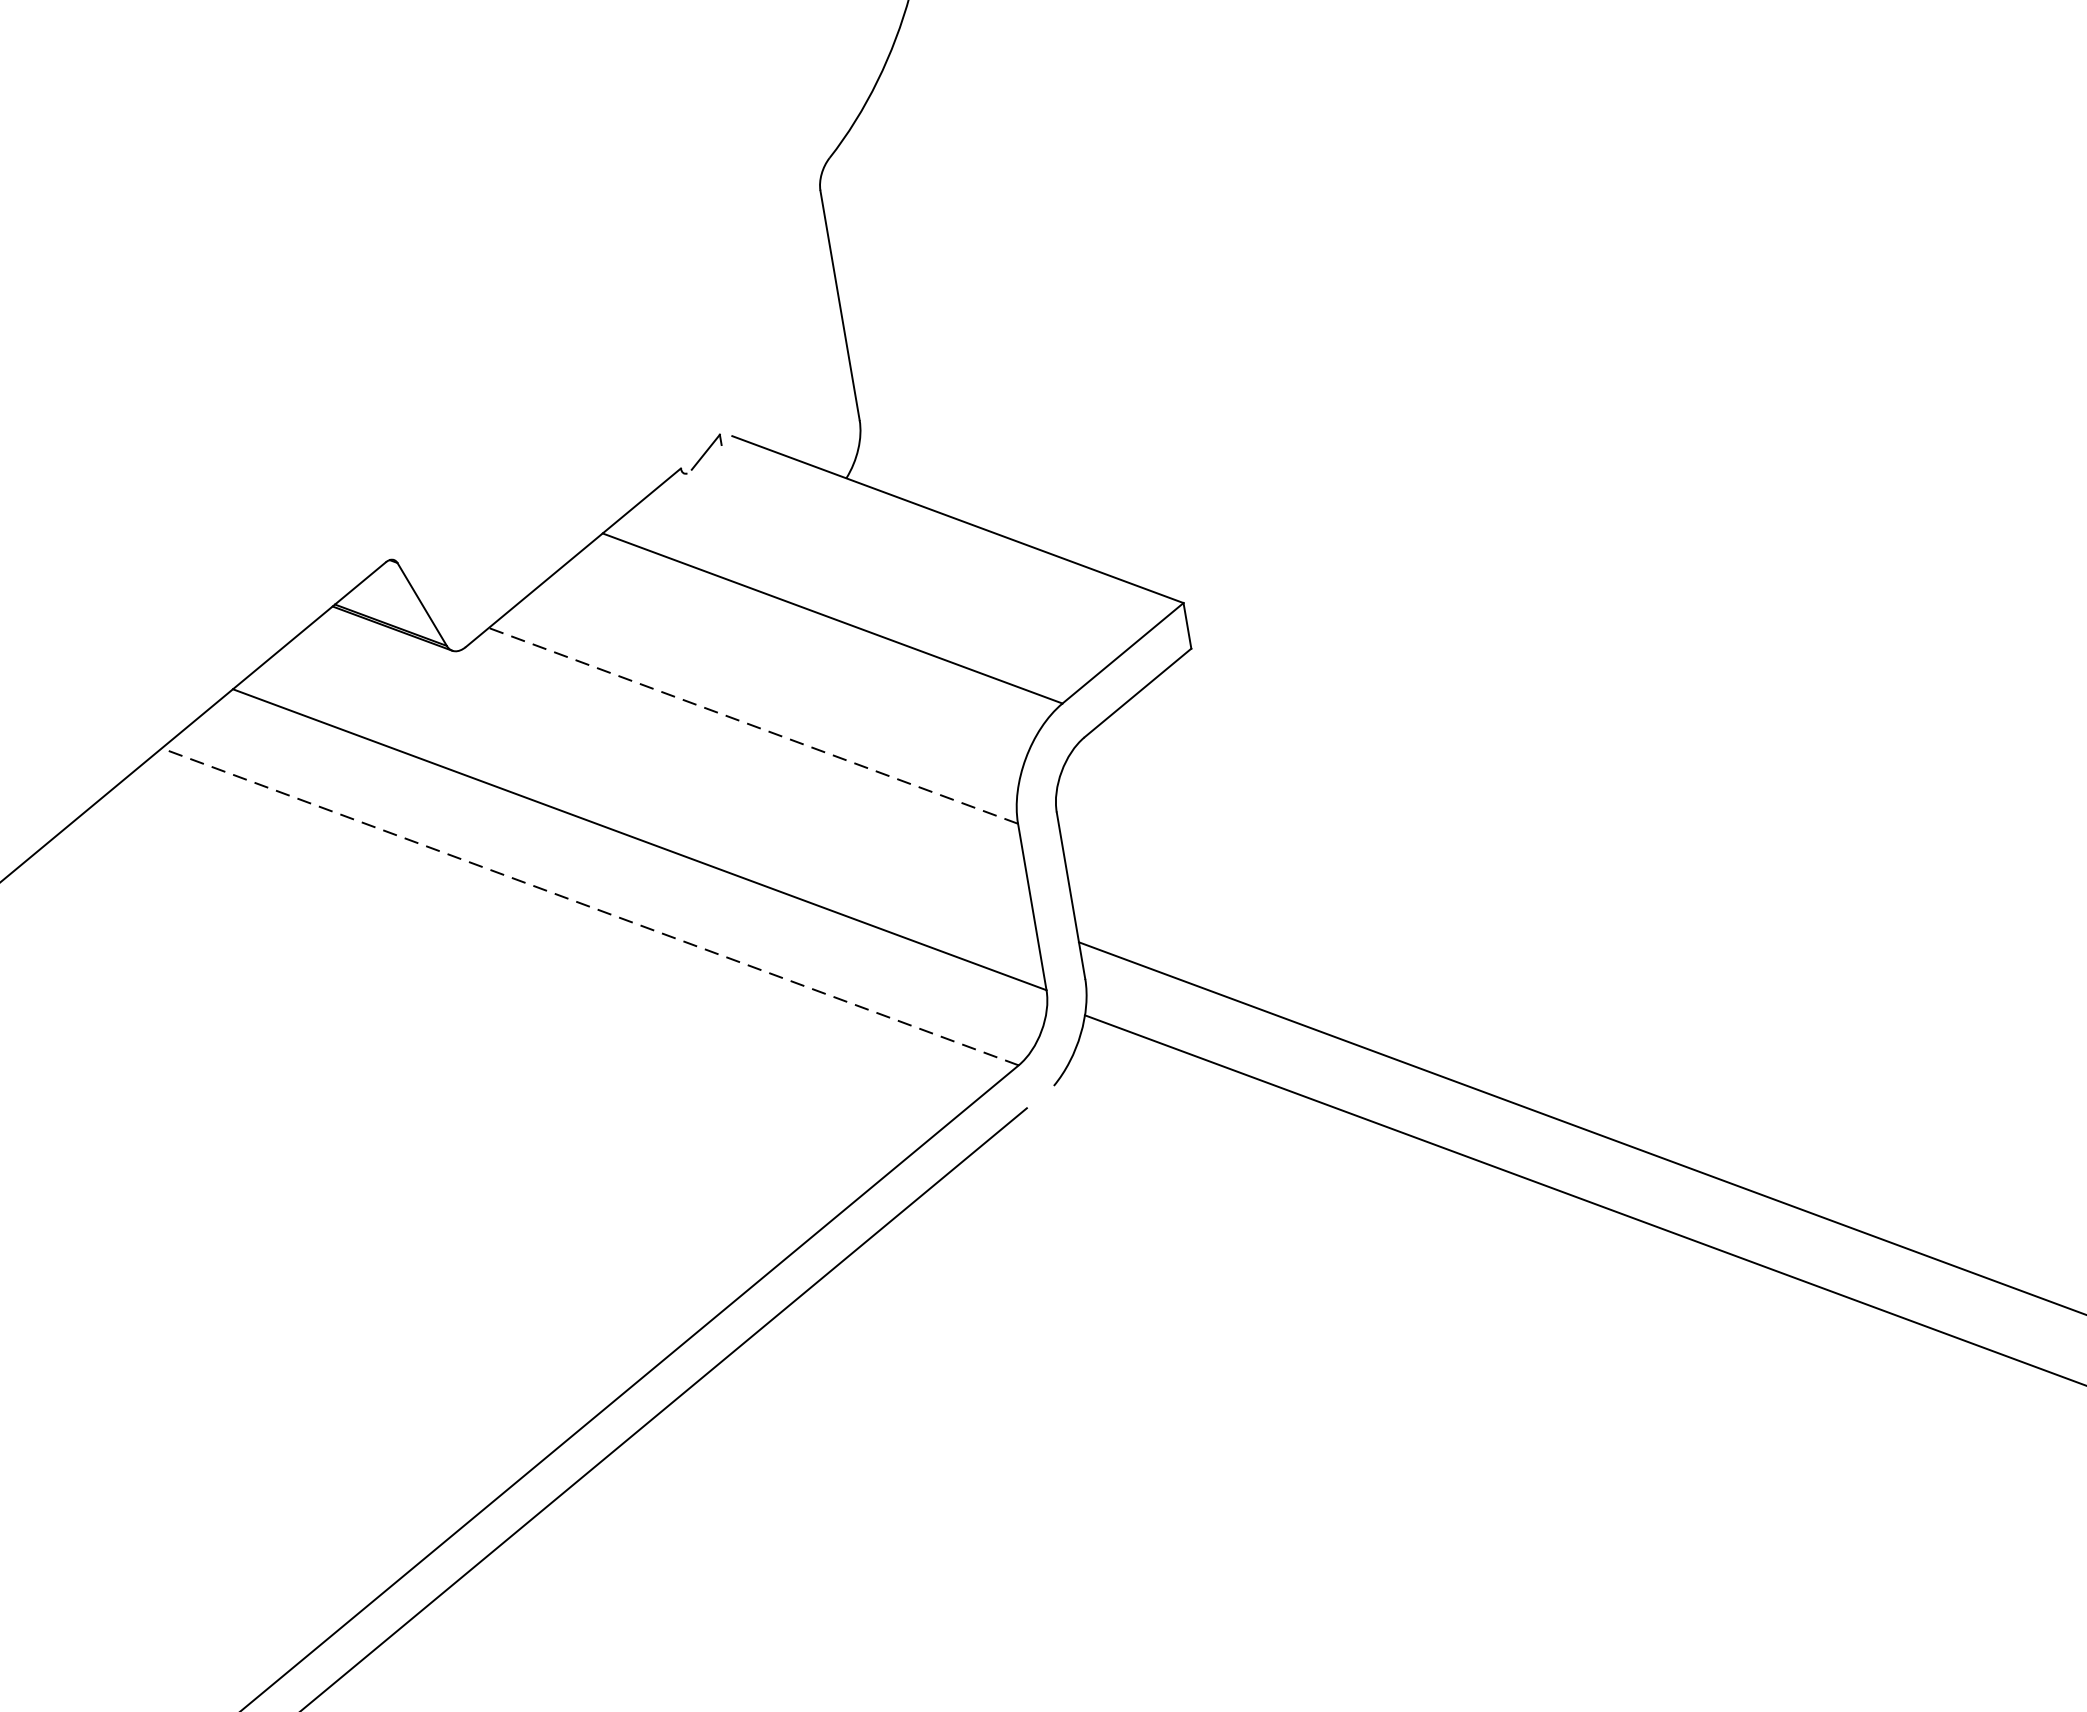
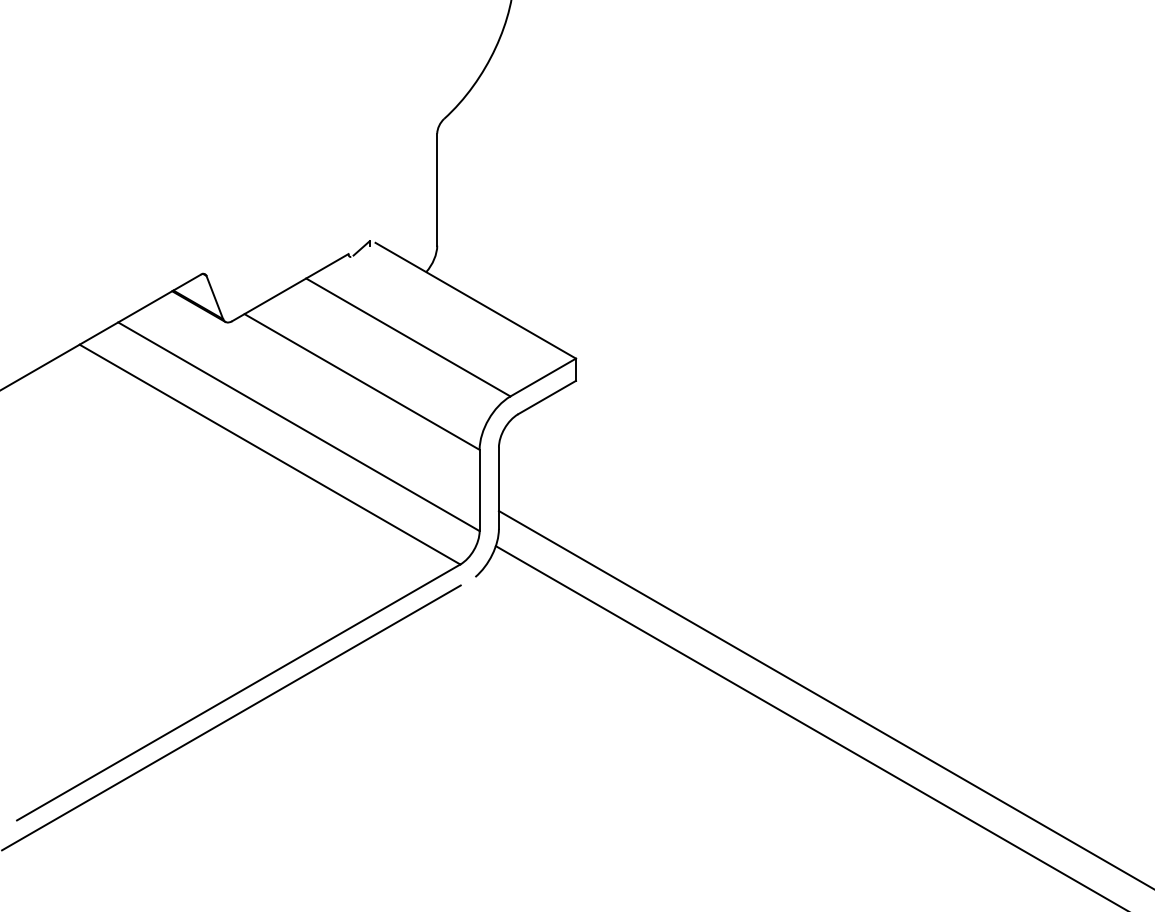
line: (754, 726) -> (362, 382), dashed -> solid
line: (591, 906) -> (270, 454), dashed -> solid

